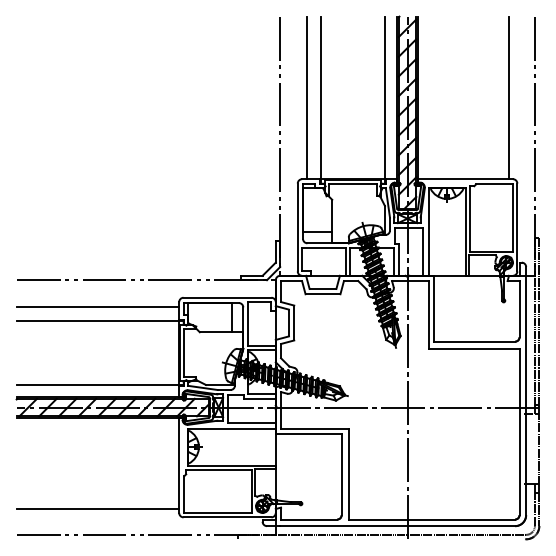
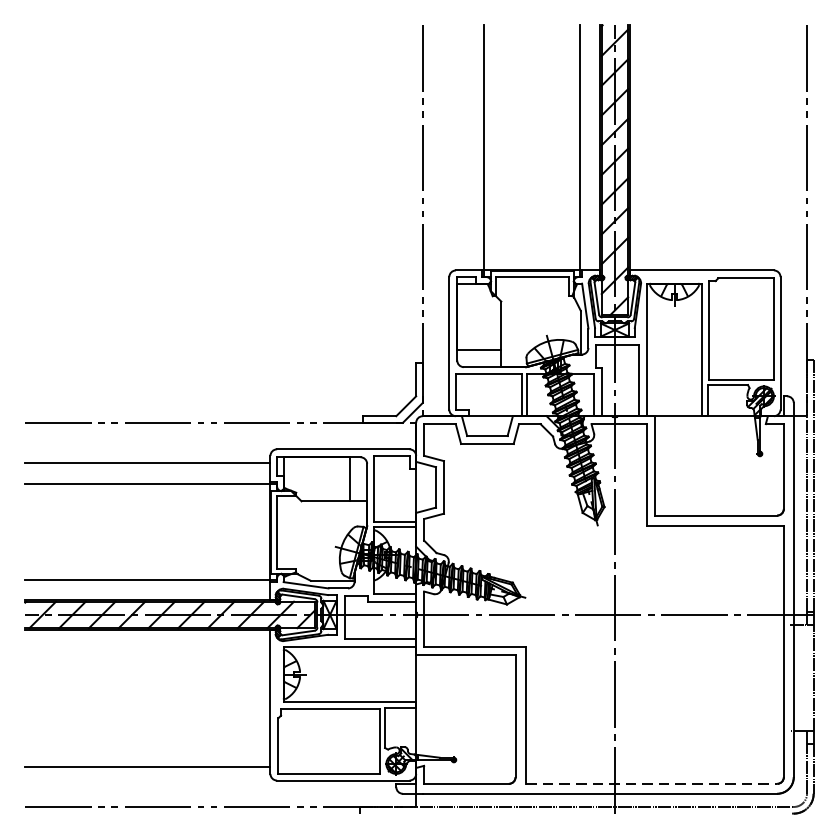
line: (306, 97) -> (462, 147), removed
line: (508, 97) -> (767, 147), removed
line: (432, 519) -> (652, 783), solid -> dashed

